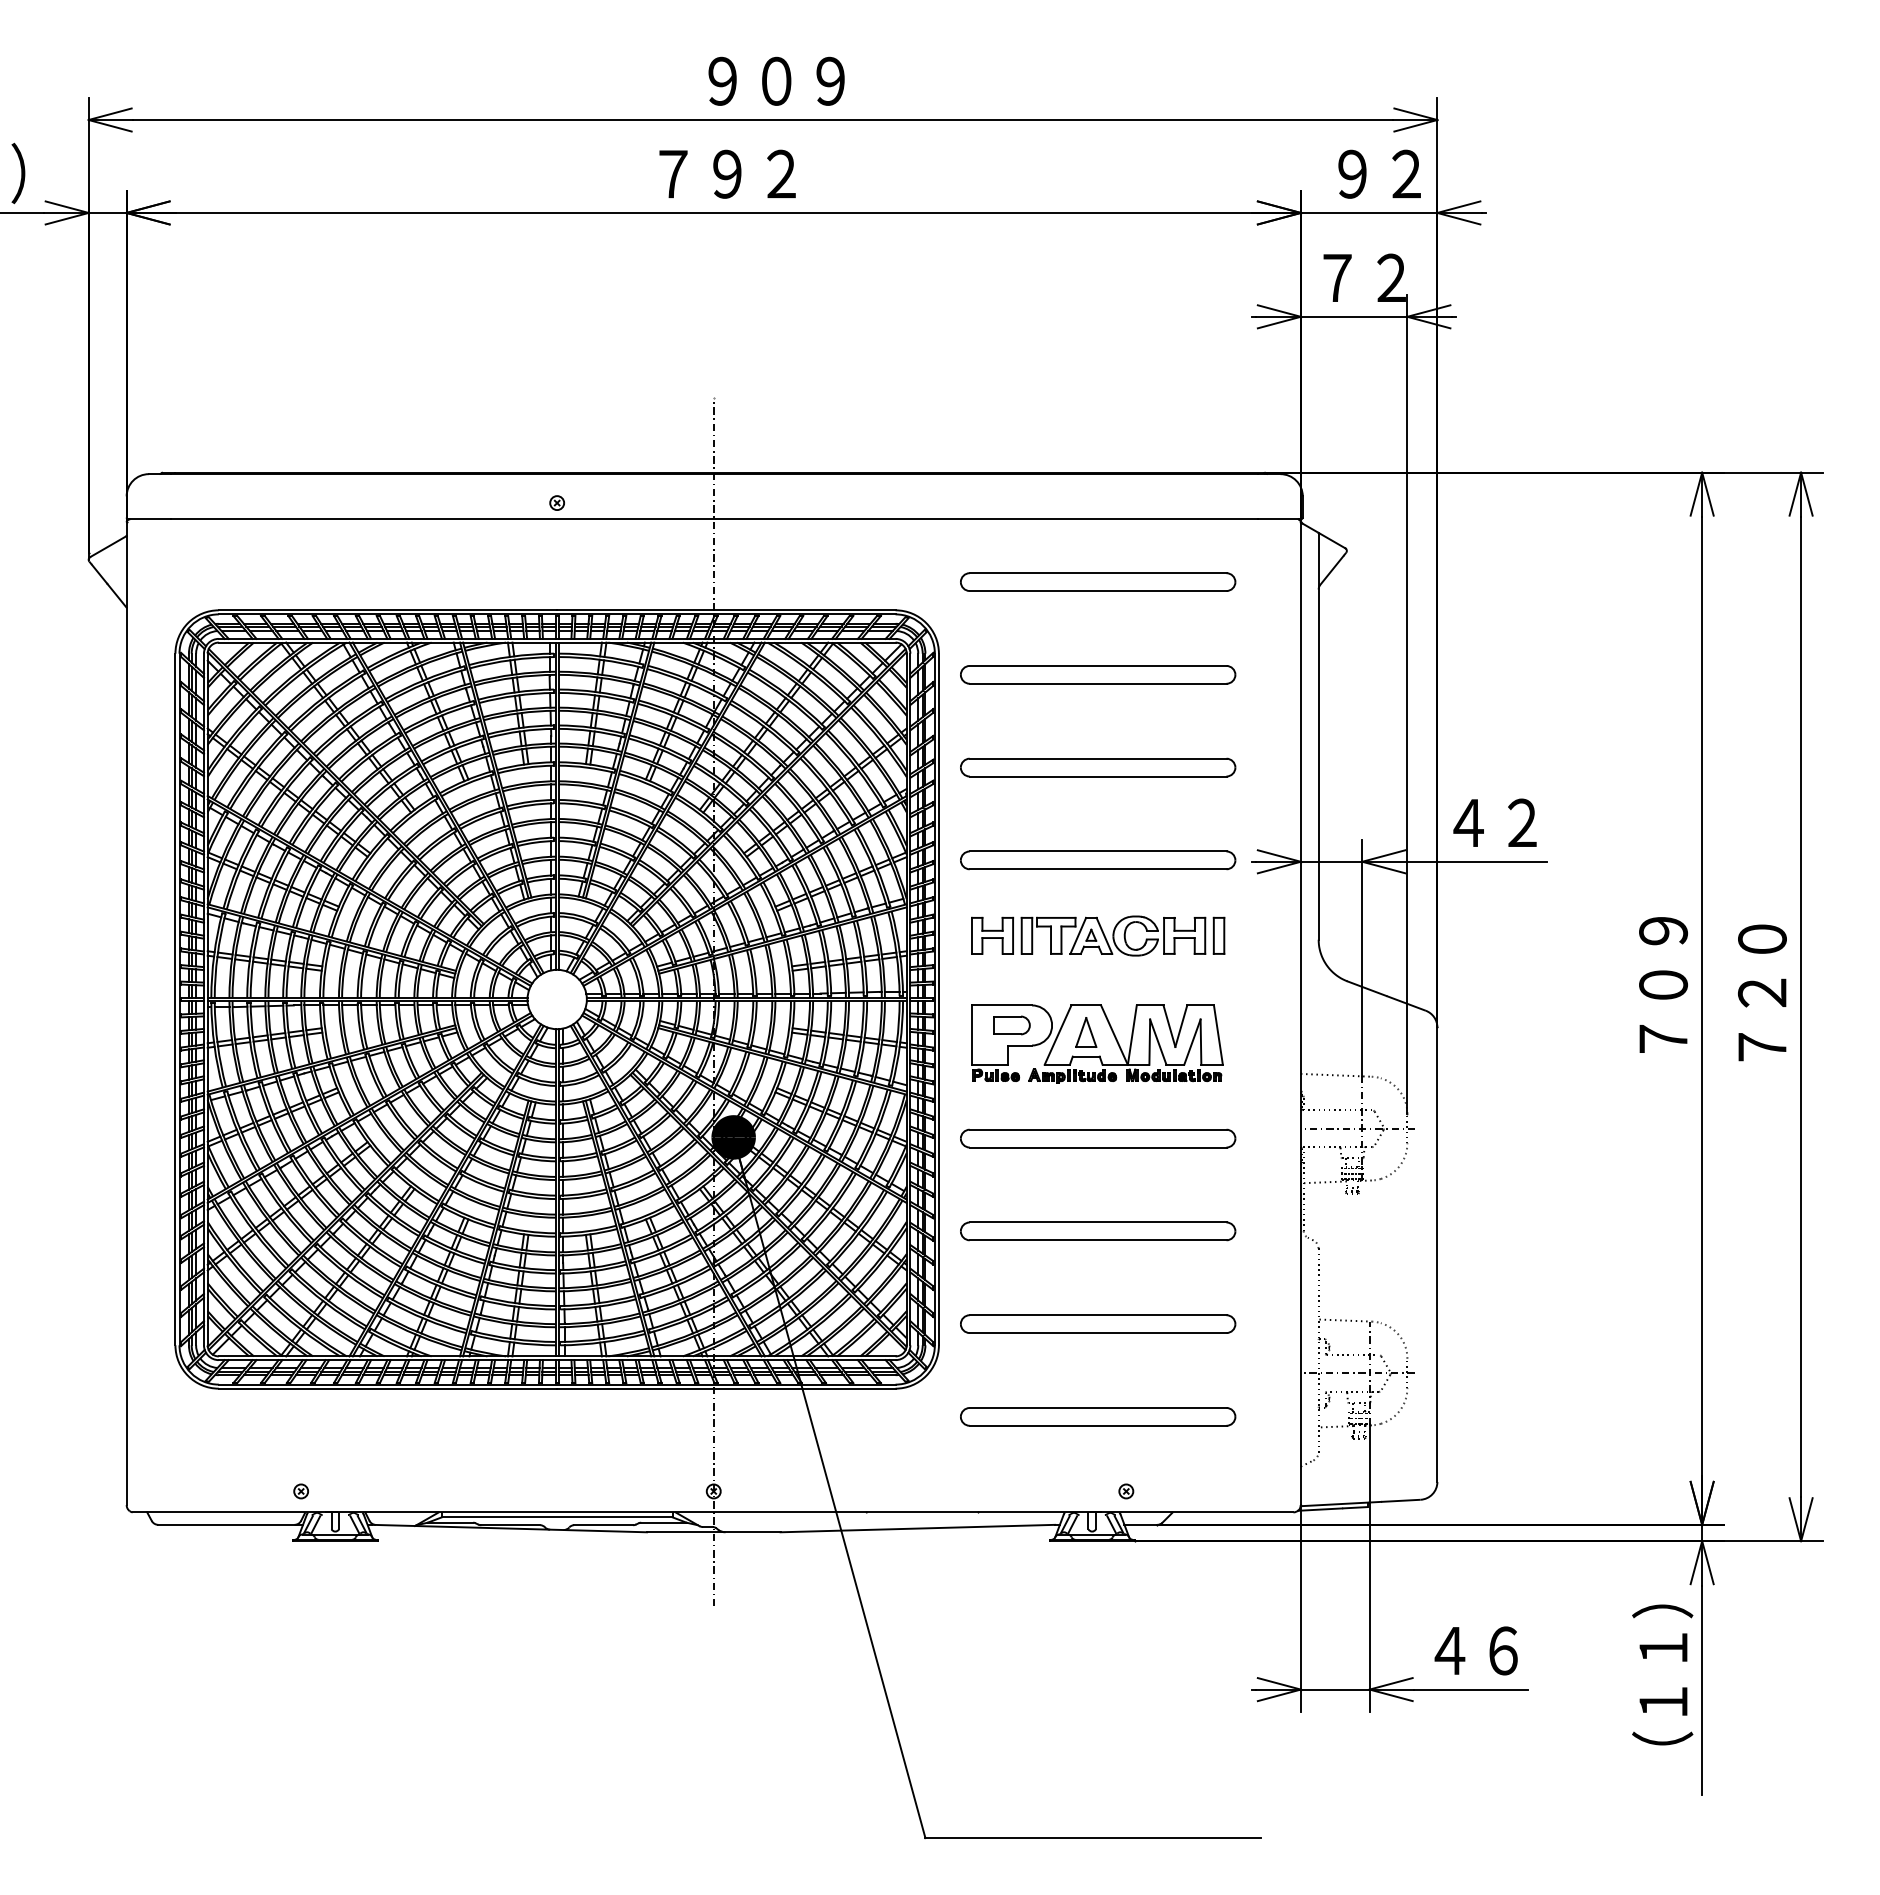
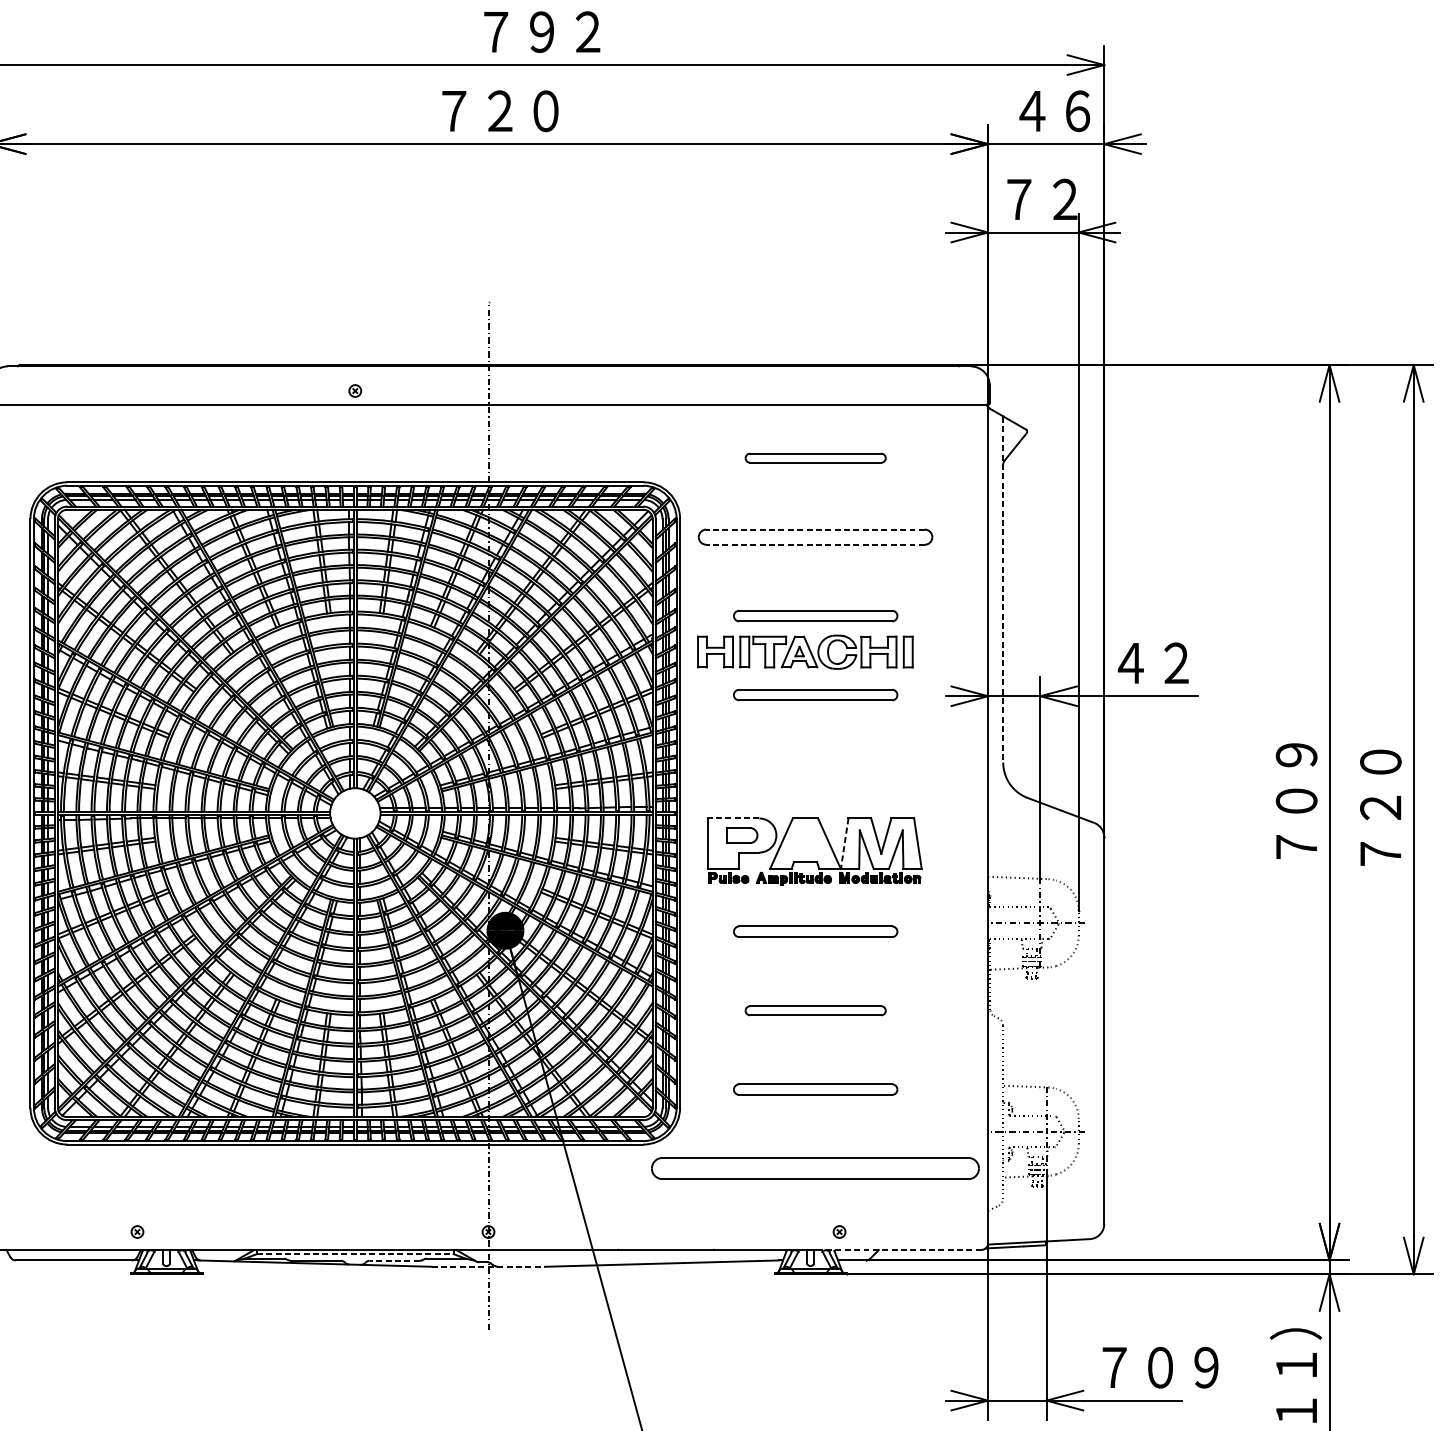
text: (776, 80) -> (541, 31), ９０９ -> ７９２
text: (754, 173) -> (523, 110), ７９２ -> ７２０
text: (1378, 173) -> (1054, 110), ９２ -> ４６
part: (1098, 581) -> (815, 457), size x0.6
line: (1097, 665) -> (815, 529), solid -> dashed
line: (1097, 683) -> (815, 544), solid -> dashed
line: (1318, 736) -> (1003, 589), solid -> dashed
part: (1098, 767) -> (815, 616), size x0.7
part: (1098, 860) -> (815, 695), size x0.7
part: (1098, 935) -> (805, 651), moved
line: (1001, 1005) -> (733, 818), solid -> dashed
part: (1086, 1032) -> (805, 841), removed
line: (1132, 1035) -> (844, 844), solid -> dashed
part: (1098, 1138) -> (815, 931), size x0.7
part: (1098, 1231) -> (815, 1010), size x0.6
part: (1098, 1323) -> (815, 1089), size x0.7
part: (1098, 1416) -> (815, 1168), size x1.4
line: (1194, 1512) -> (897, 1249), solid -> dashed
line: (557, 1517) -> (355, 1254), solid -> dashed
line: (603, 1525) -> (394, 1260), solid -> dashed
line: (713, 1532) -> (488, 1266), solid -> dashed
text: (1502, 1650) -> (1159, 1367), ４６ -> ７０９

